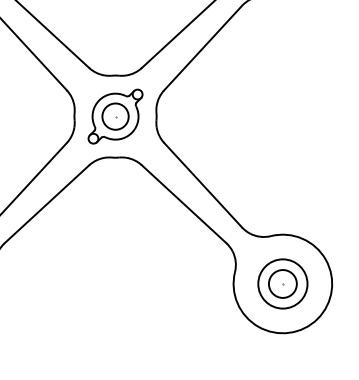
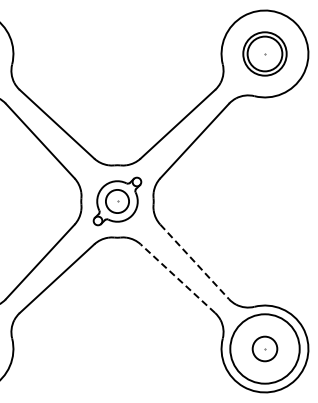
line: (202, 184) -> (194, 261), solid -> dashed
line: (183, 204) -> (177, 278), solid -> dashed
circle: (282, 283) -> (264, 348), size x1.6

